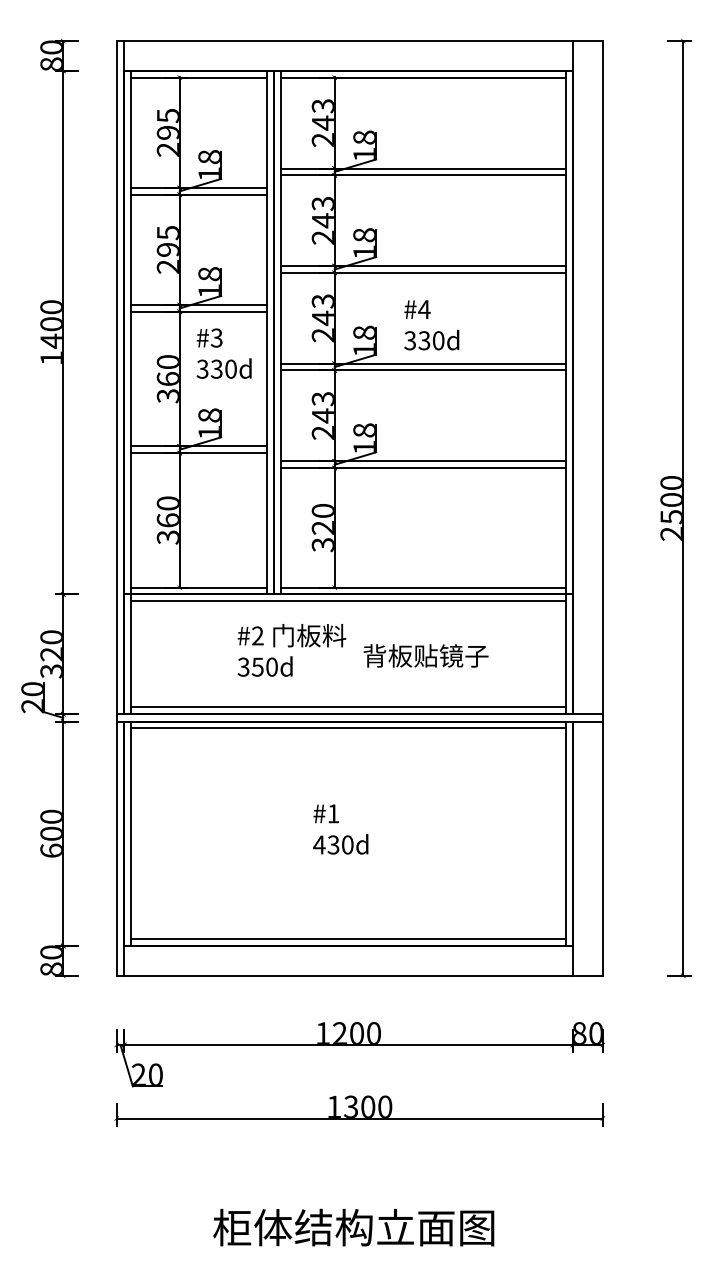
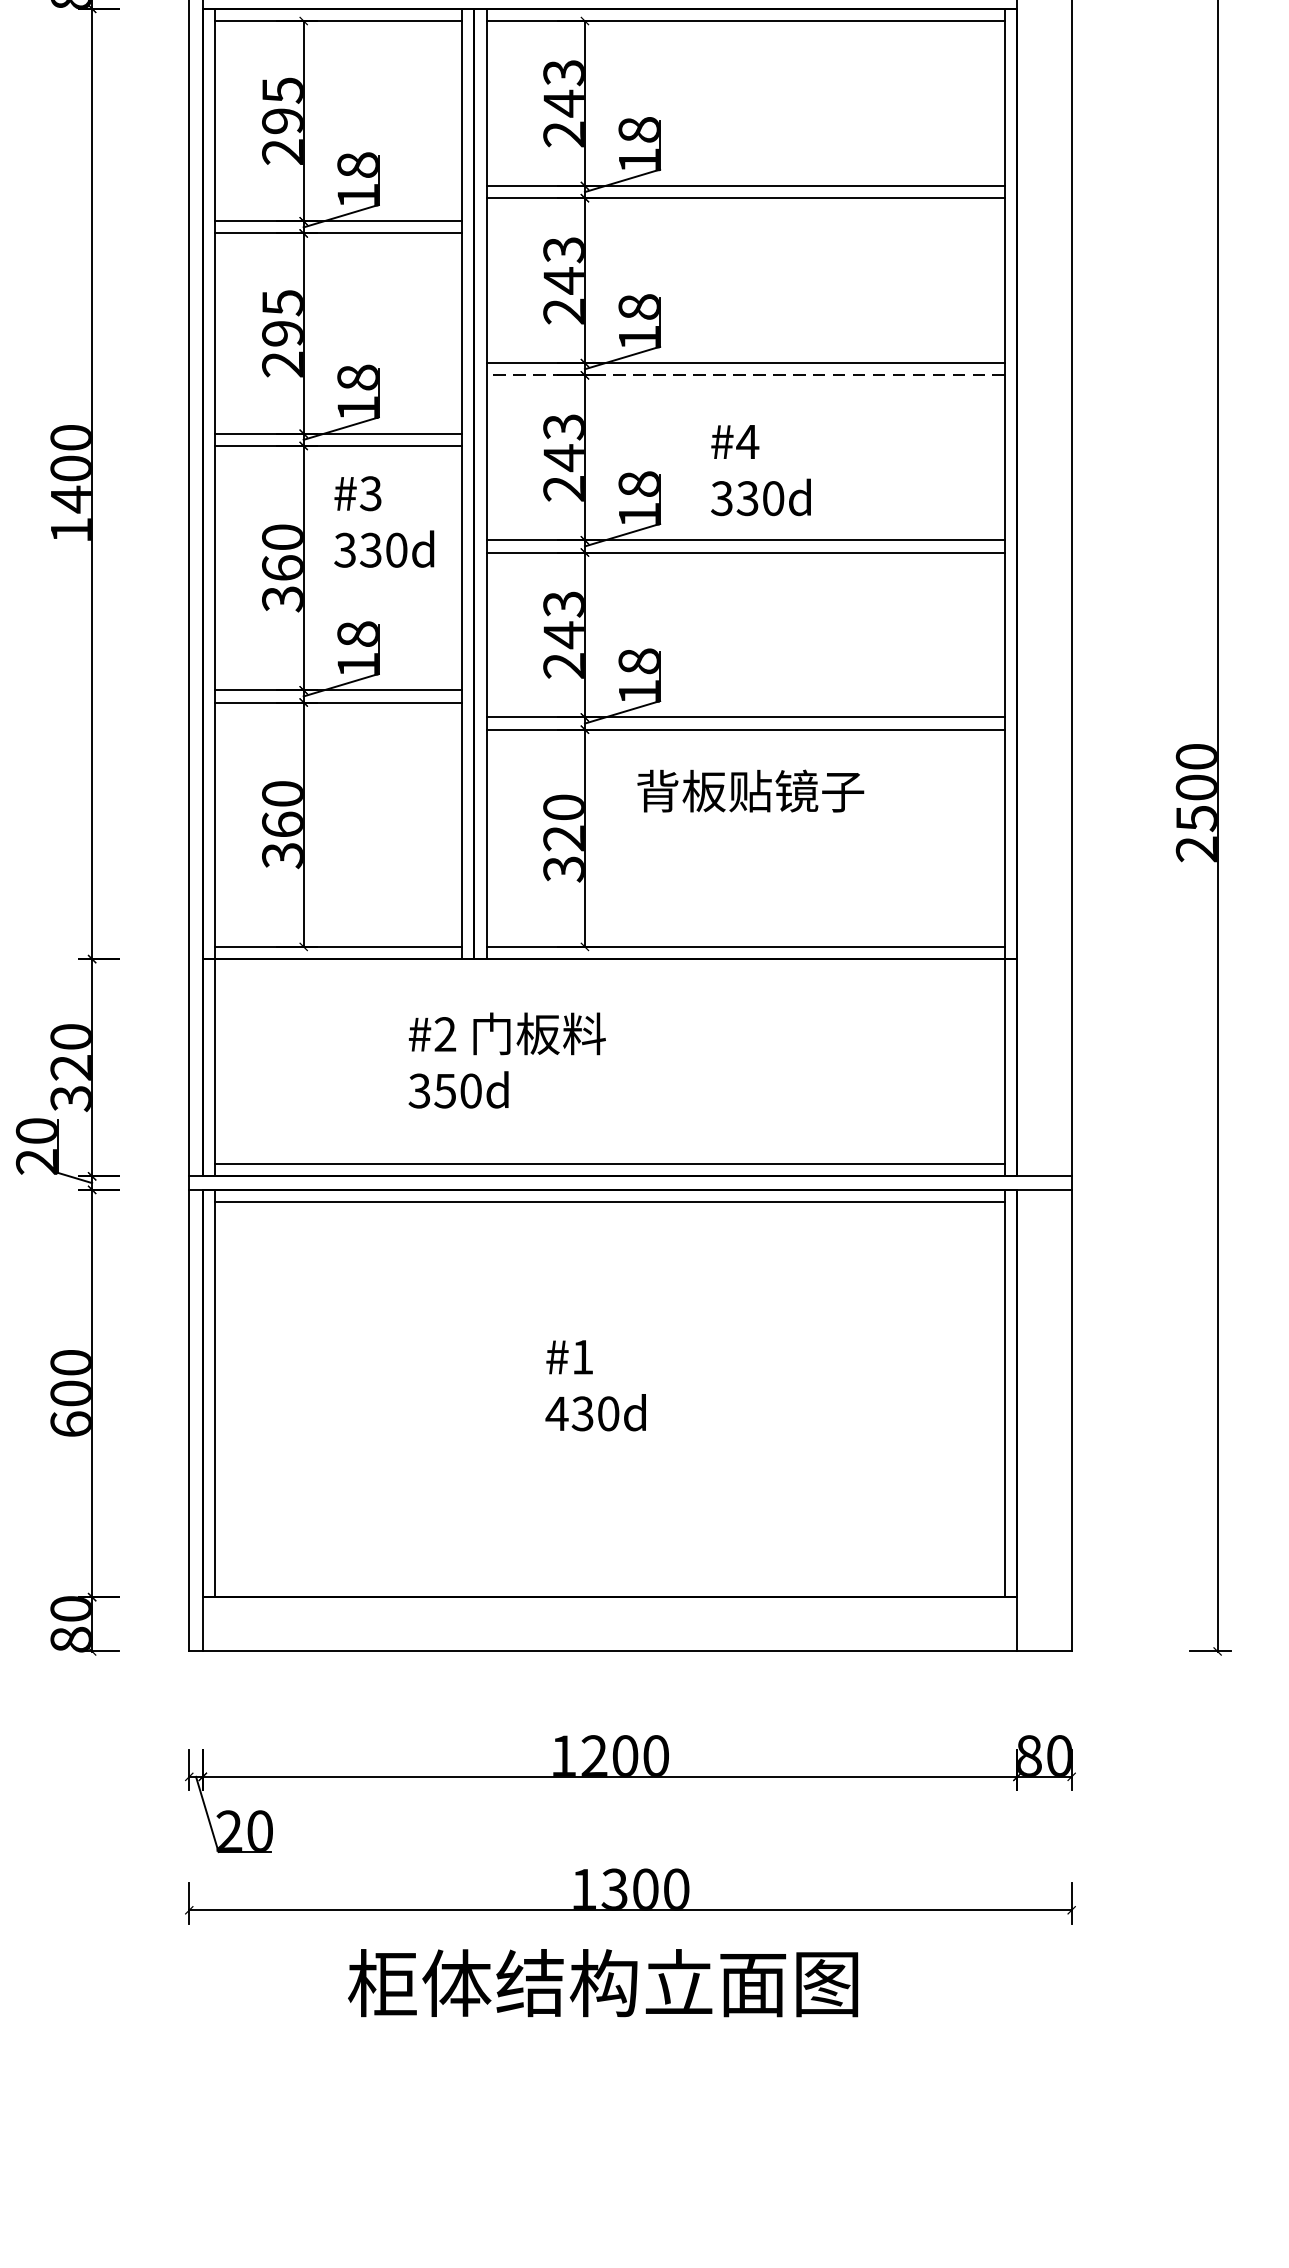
line: (423, 272) -> (746, 374), solid -> dashed
line: (348, 601) -> (609, 971), removed
text: (425, 655) -> (749, 790), moved
line: (348, 939) -> (609, 1585), removed
text: (353, 1227) -> (602, 1982), moved

